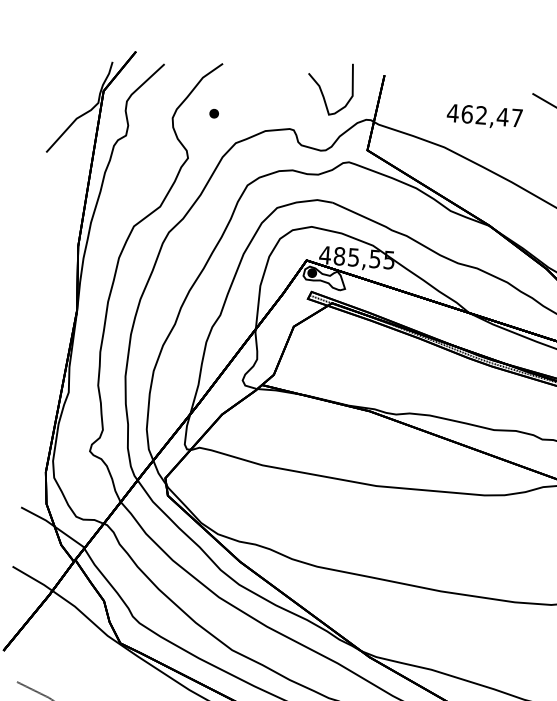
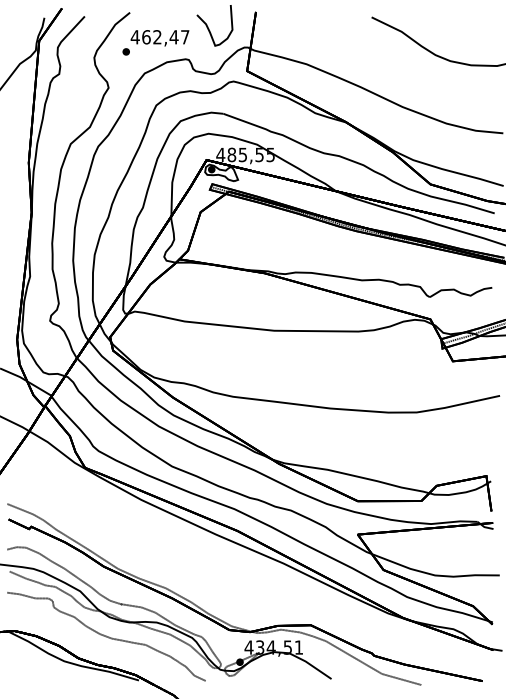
text: (483, 117) -> (159, 38), moved

